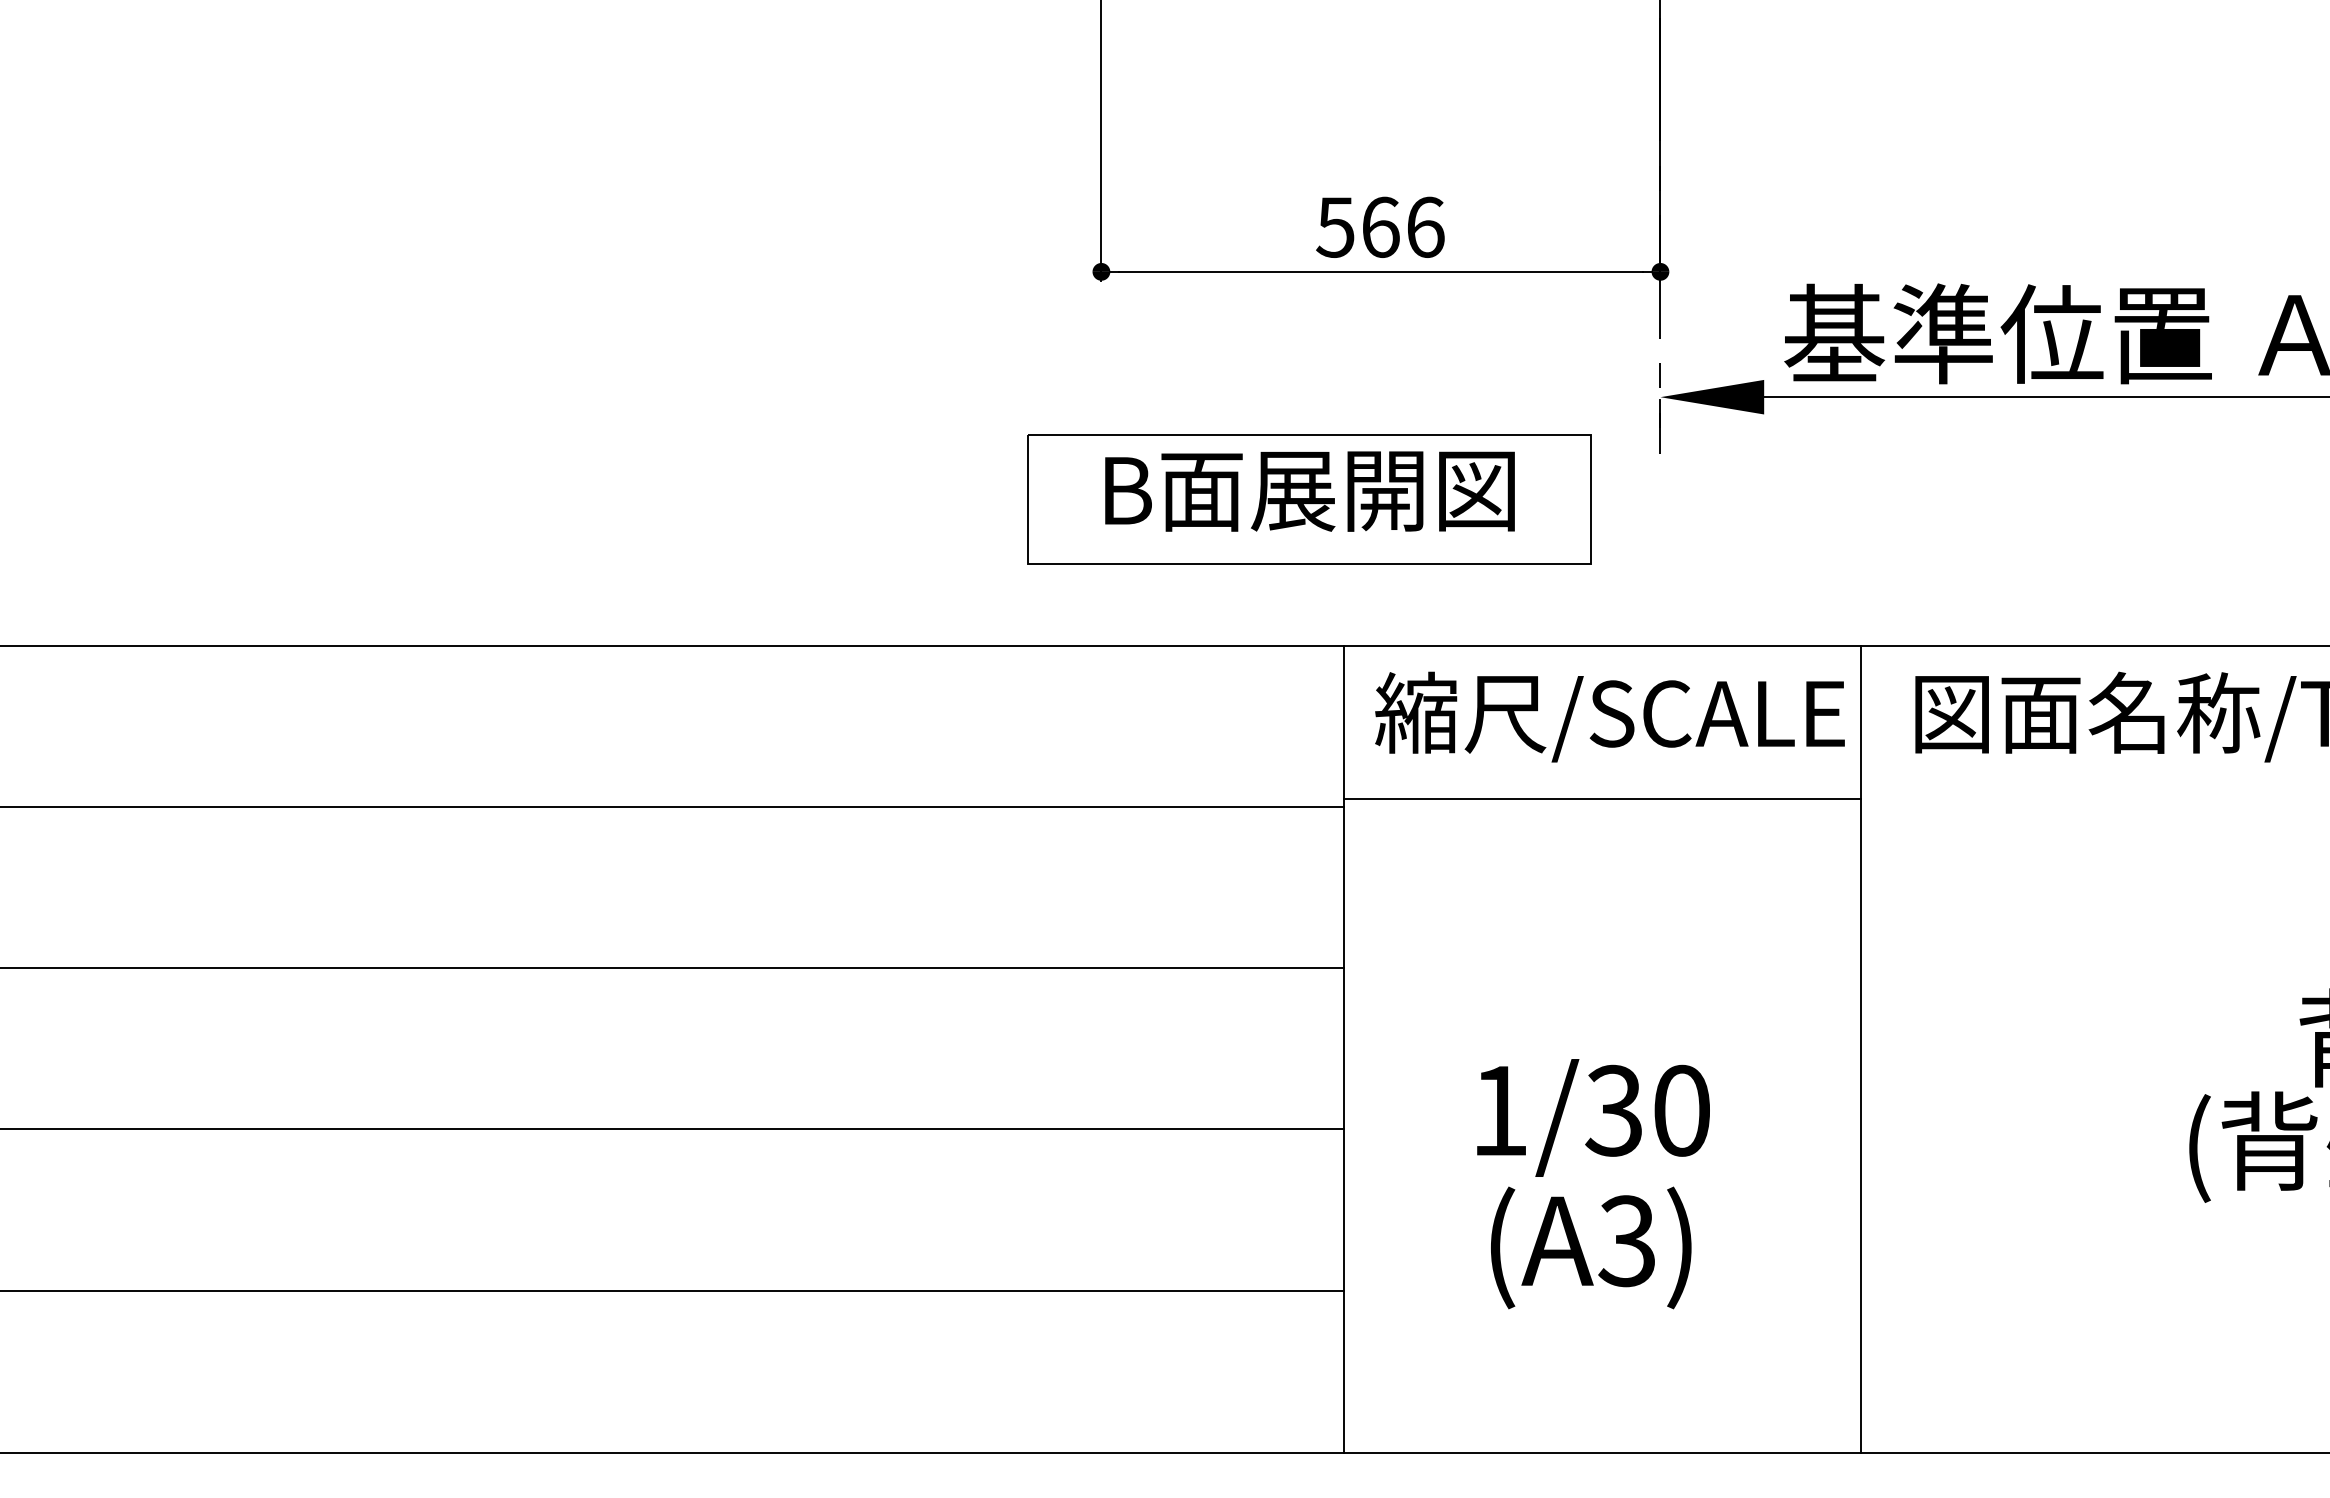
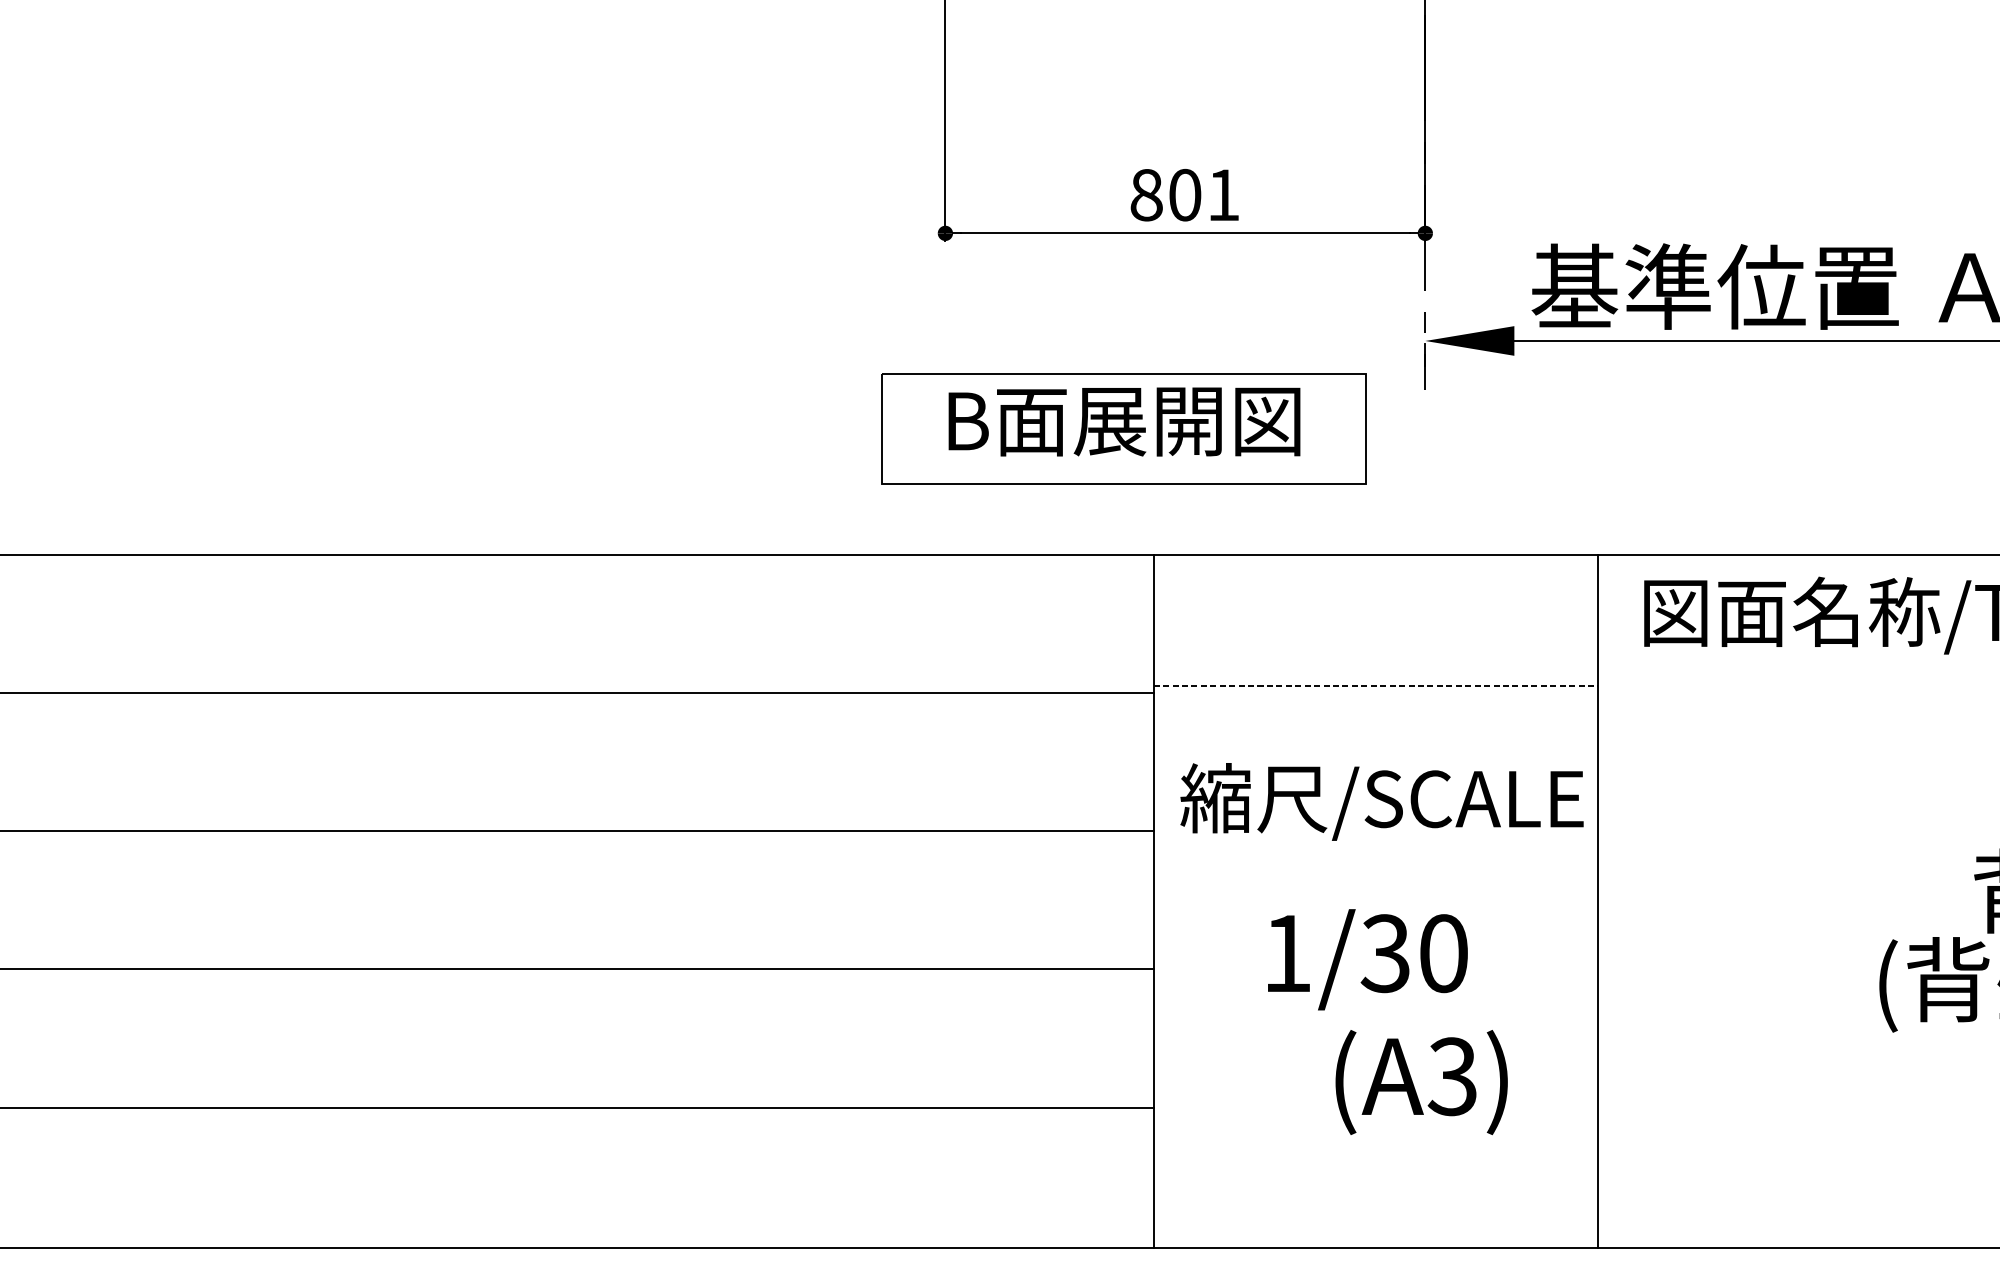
text: (1380, 226) -> (1185, 194), 566 -> 801
text: (1609, 716) -> (1381, 801), moved
line: (1602, 798) -> (1375, 685), solid -> dashed
text: (1591, 1247) -> (1421, 1082), moved

